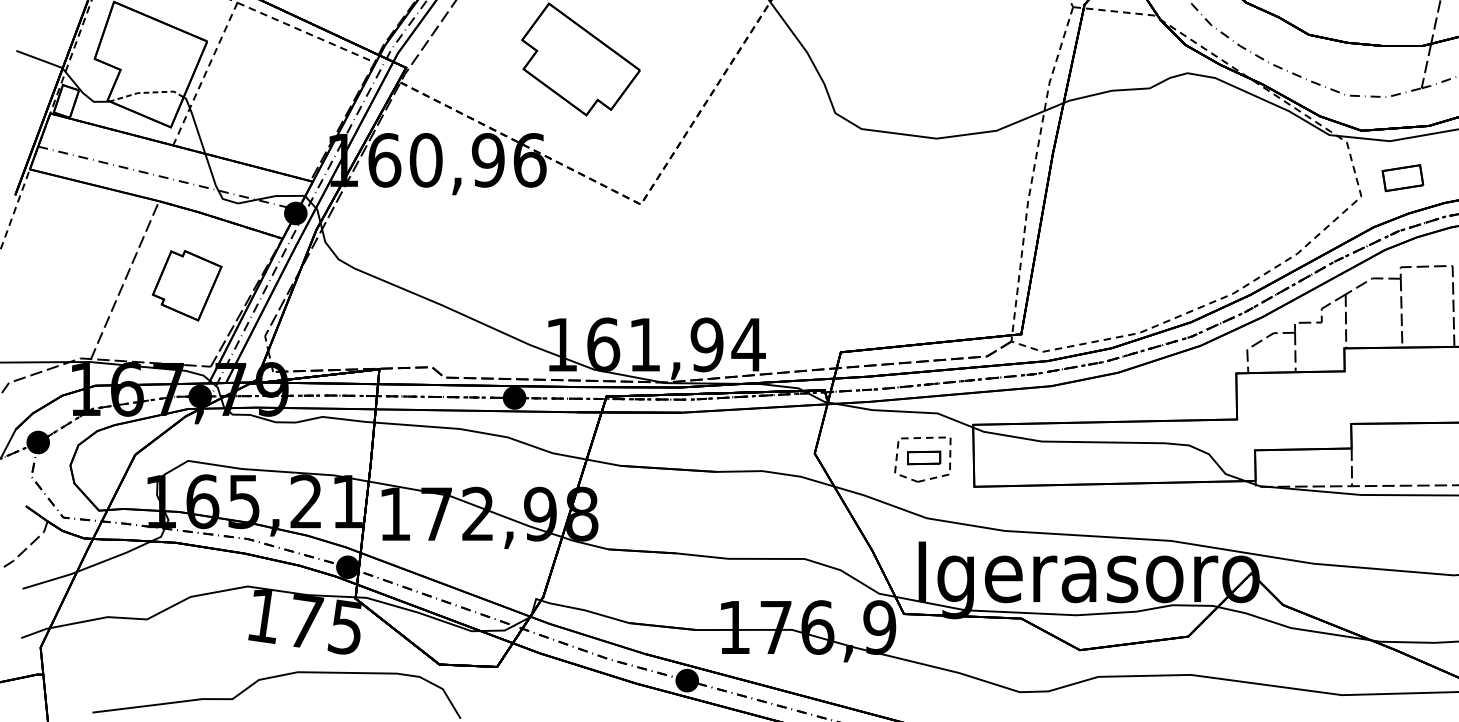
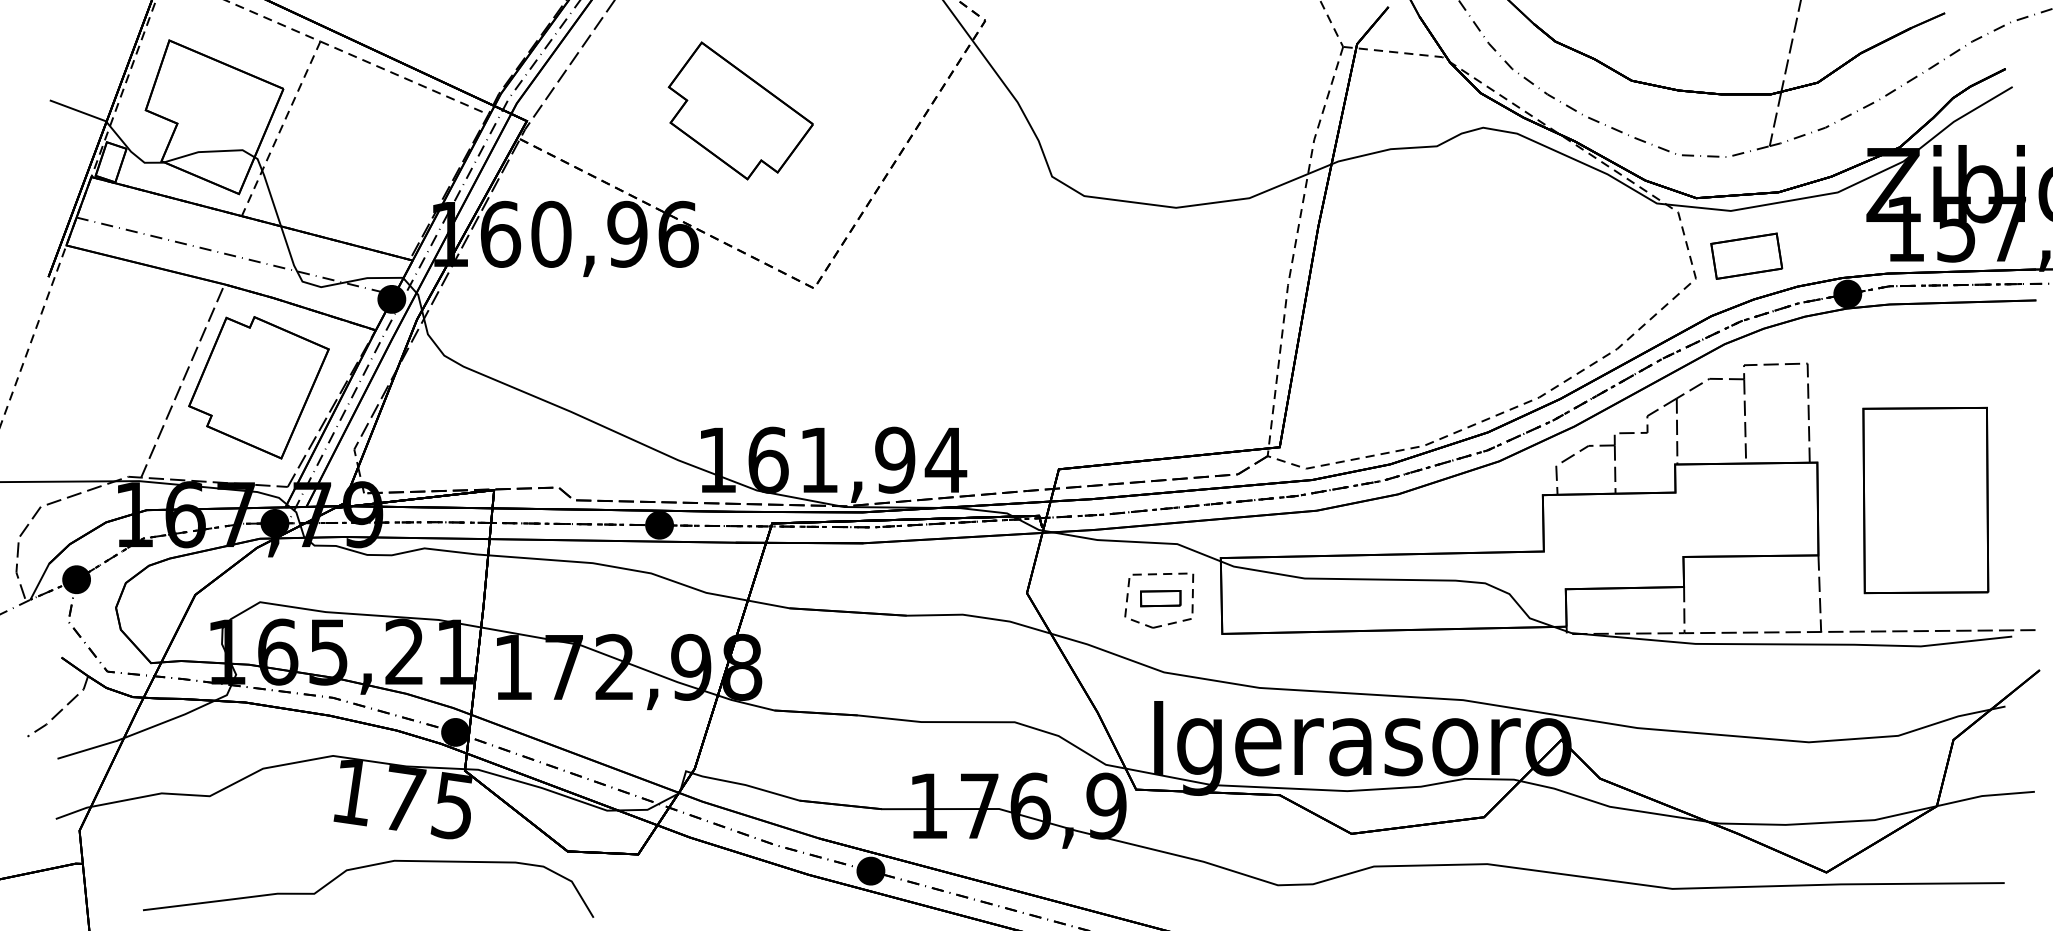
line: (146, 92) -> (209, 151), dashed -> solid
part: (1402, 177) -> (1746, 255), size x1.43
part: (186, 285) -> (258, 387), size x1.67

